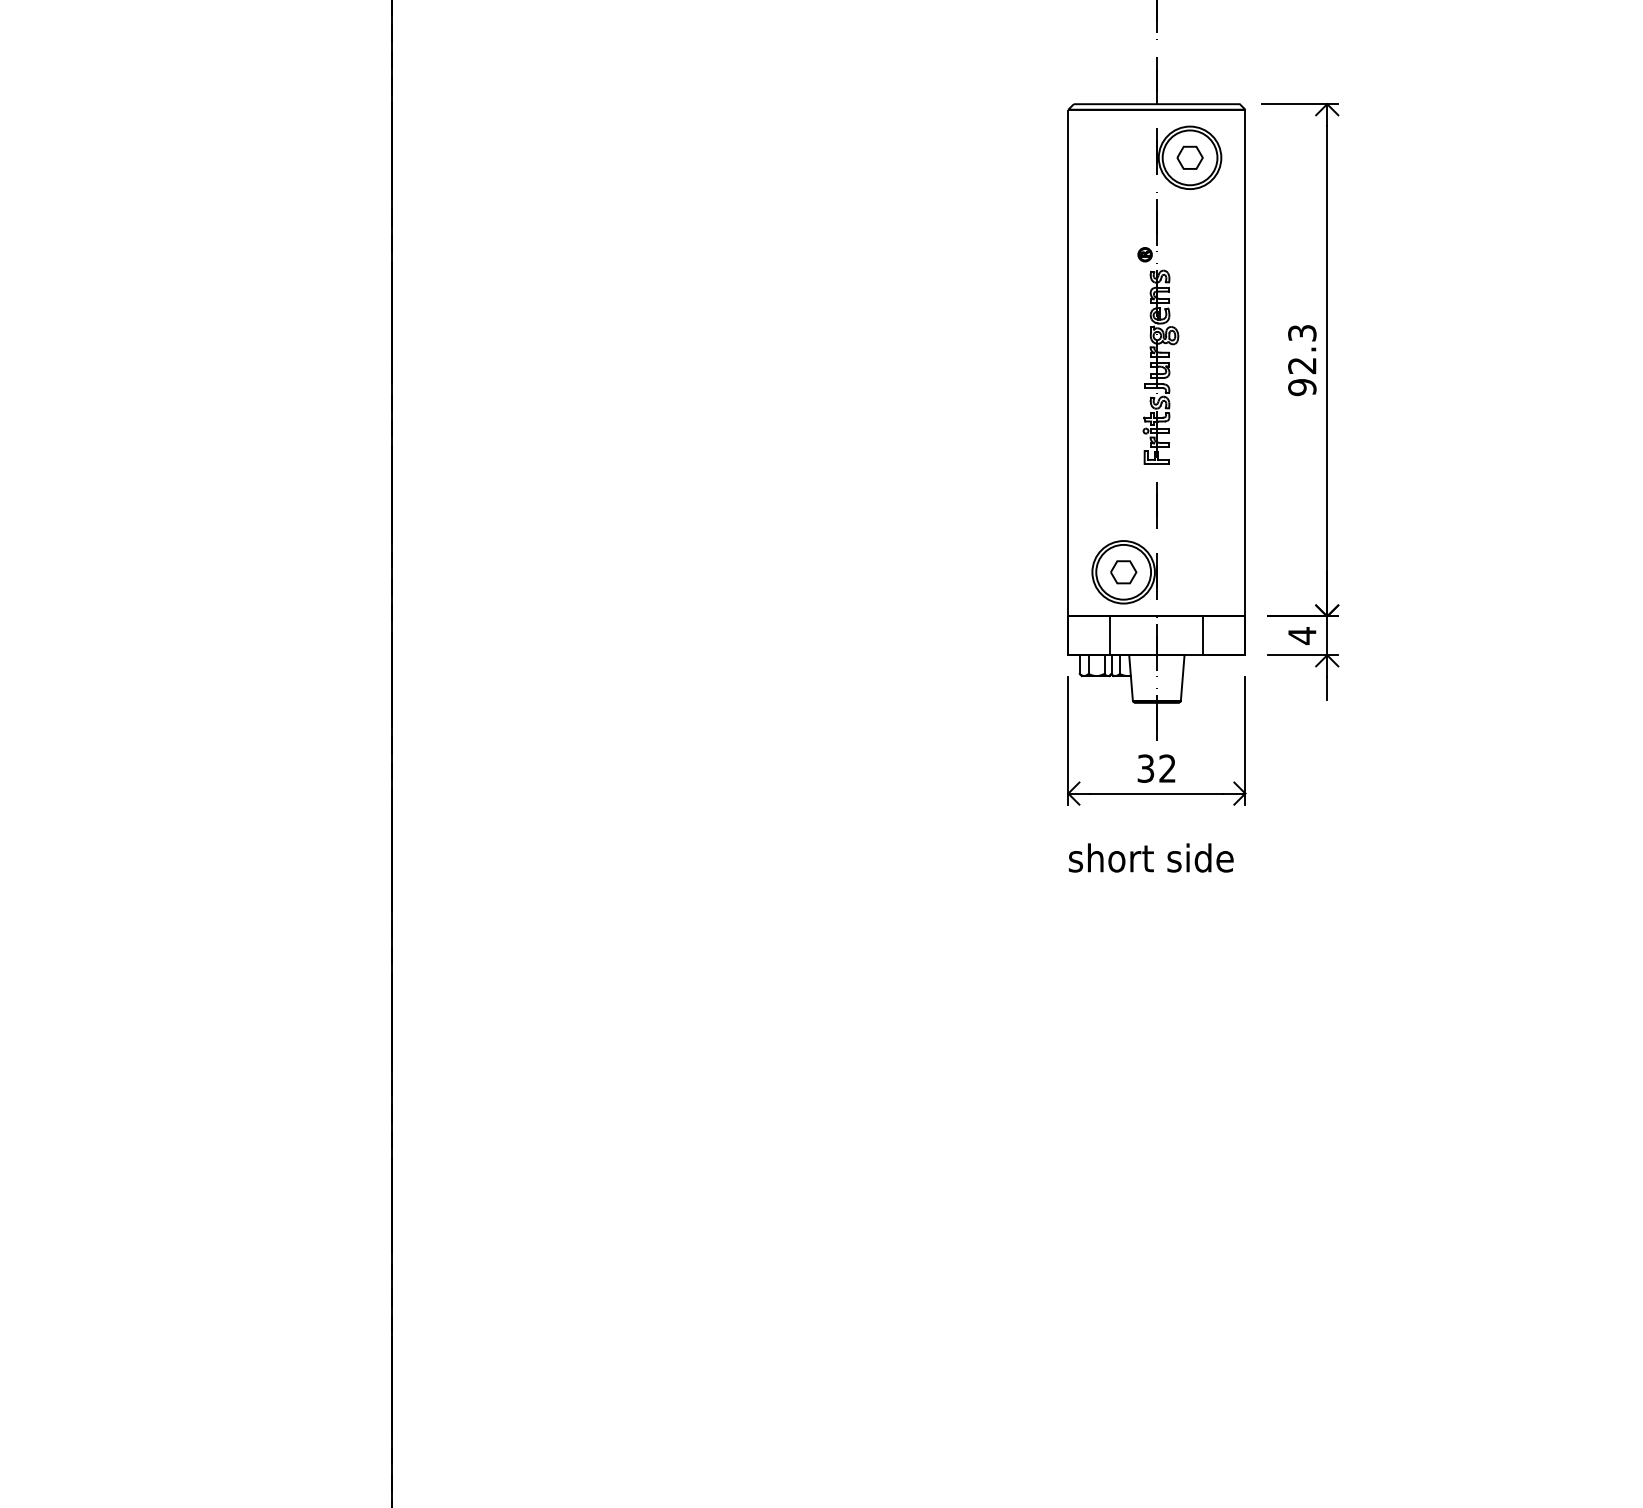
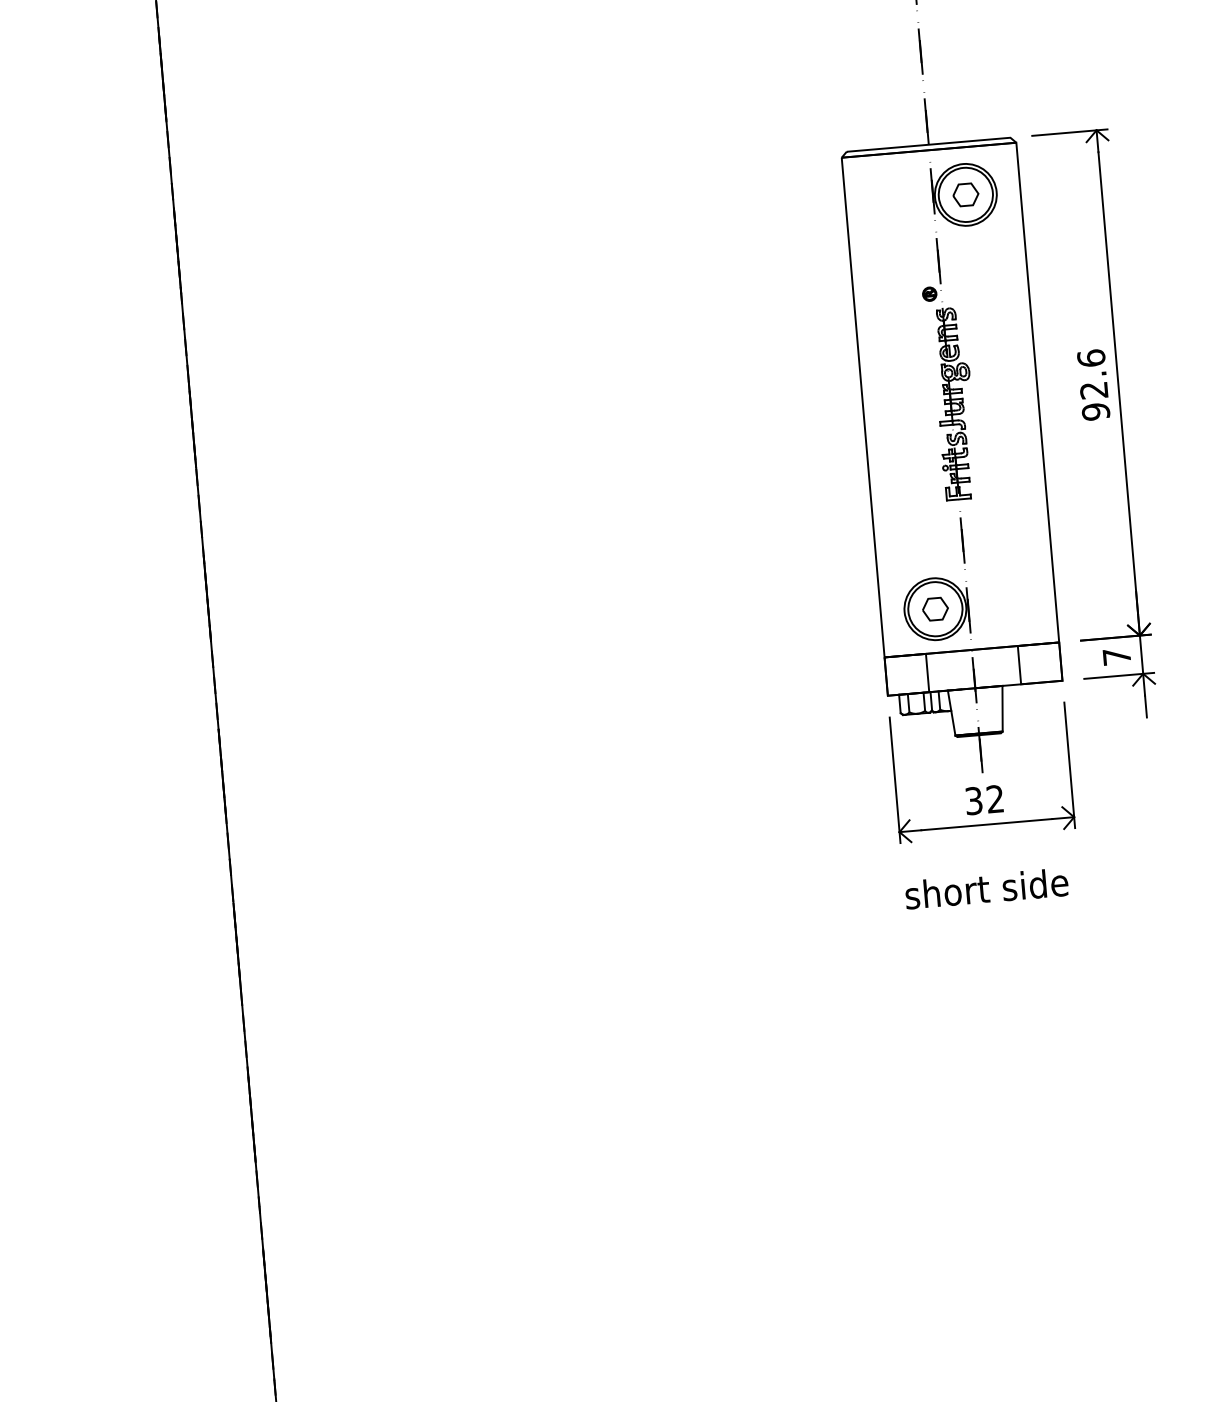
text: (1302, 332) -> (1091, 357), 92.3 -> 92.6
text: (1302, 636) -> (1117, 657), 4 -> 7

